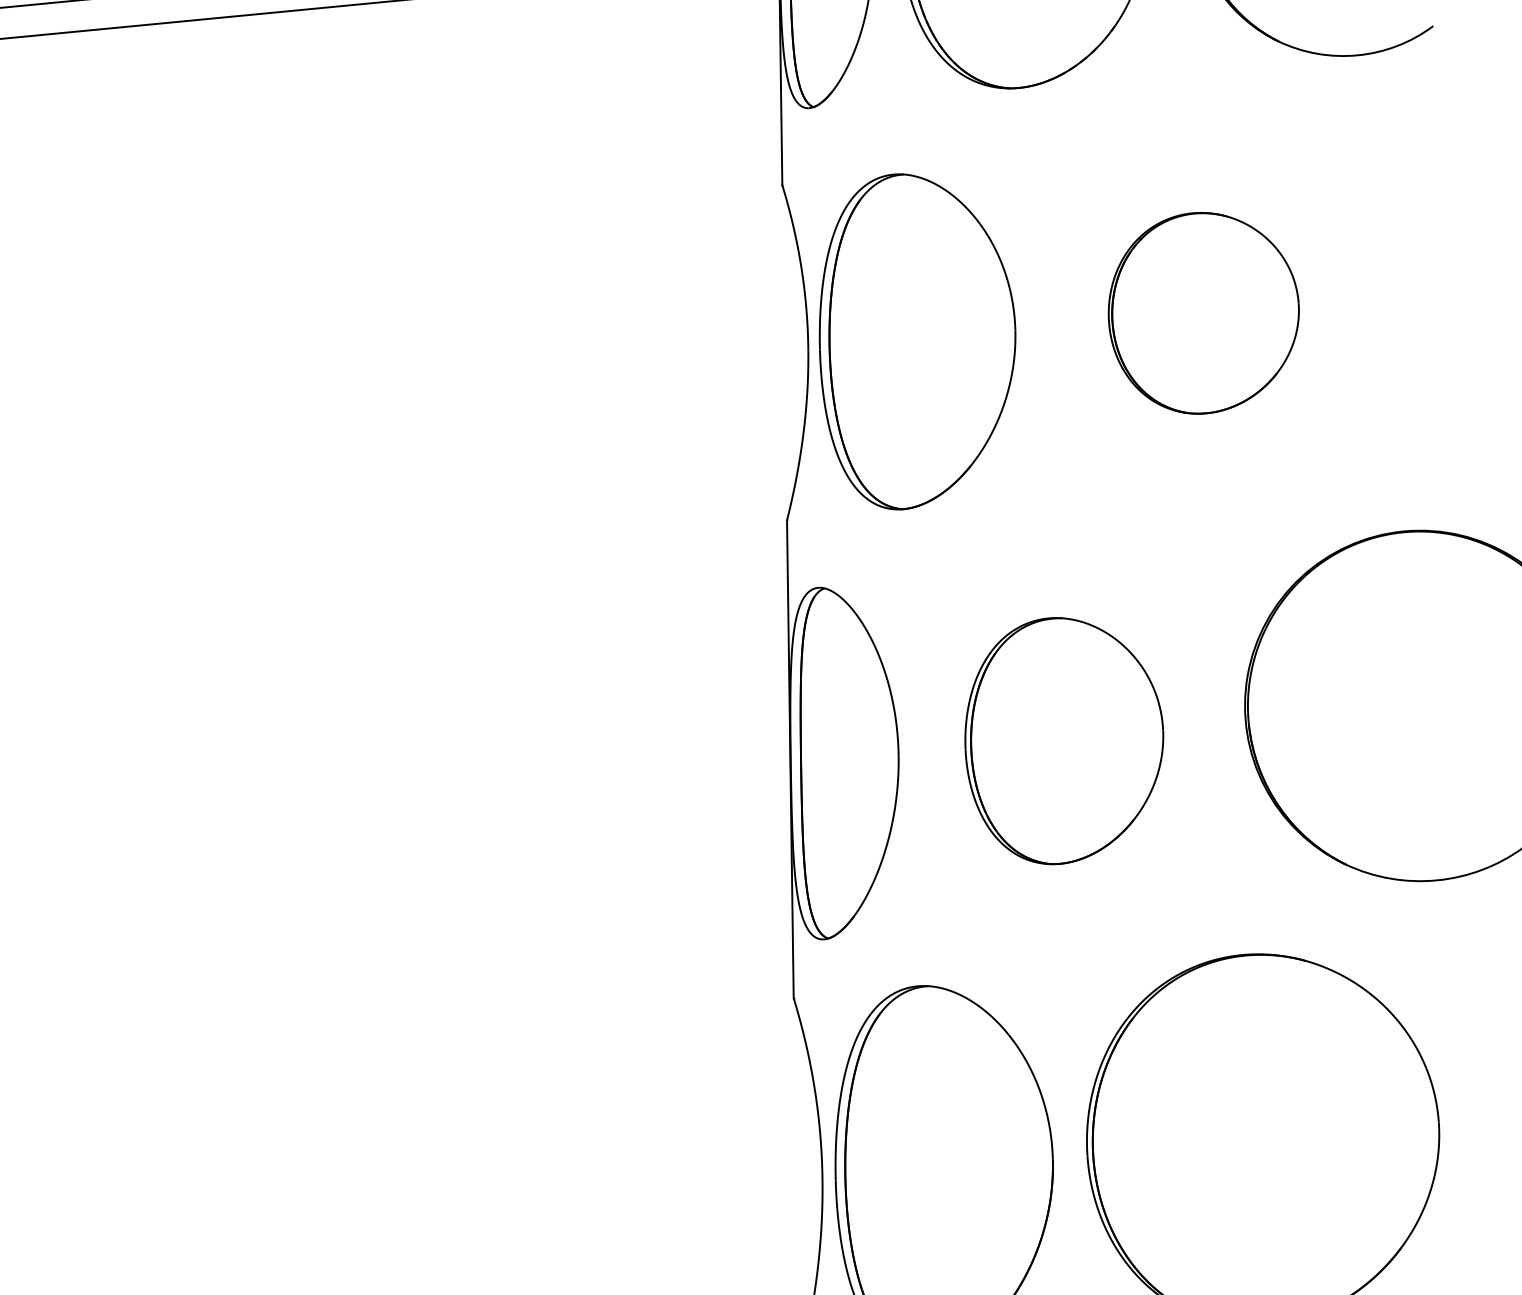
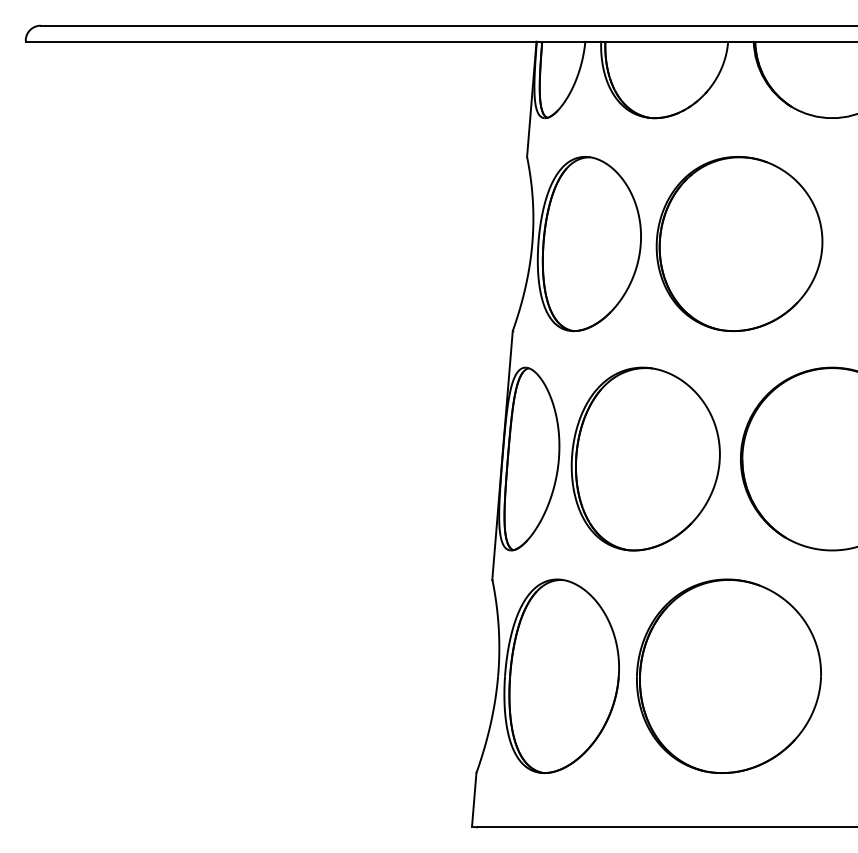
part: (1203, 313) -> (739, 244), size x1.67
part: (1063, 739) -> (645, 458), size x1.43

